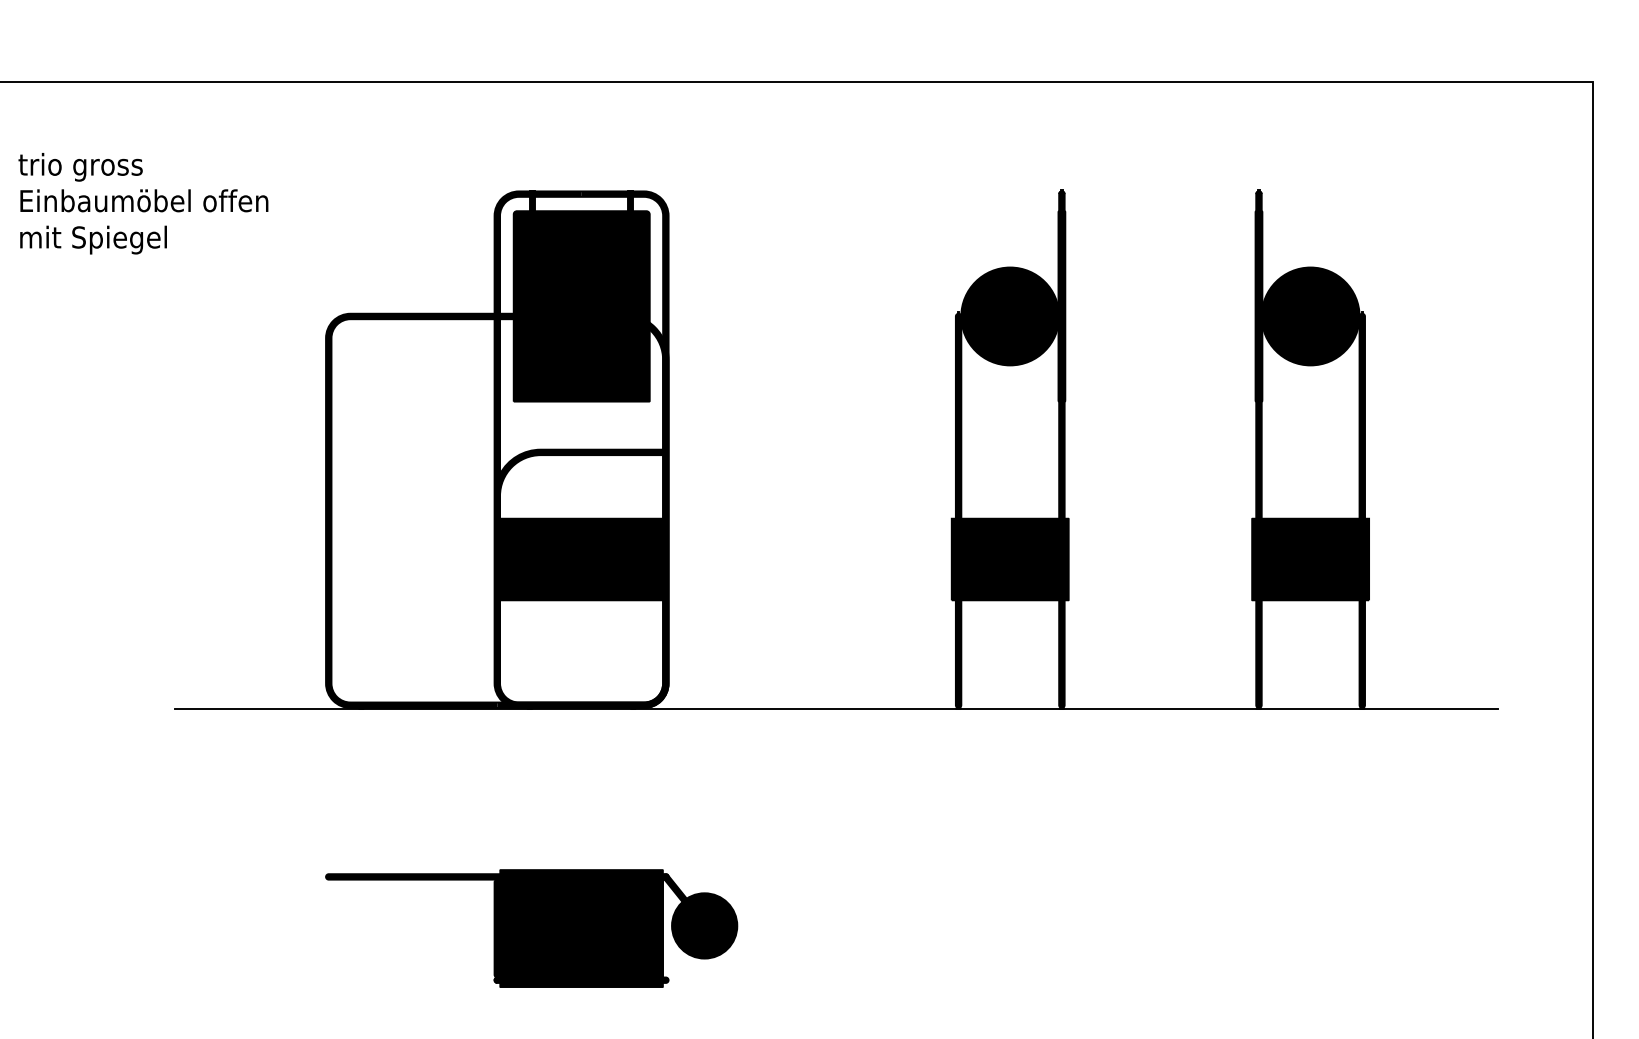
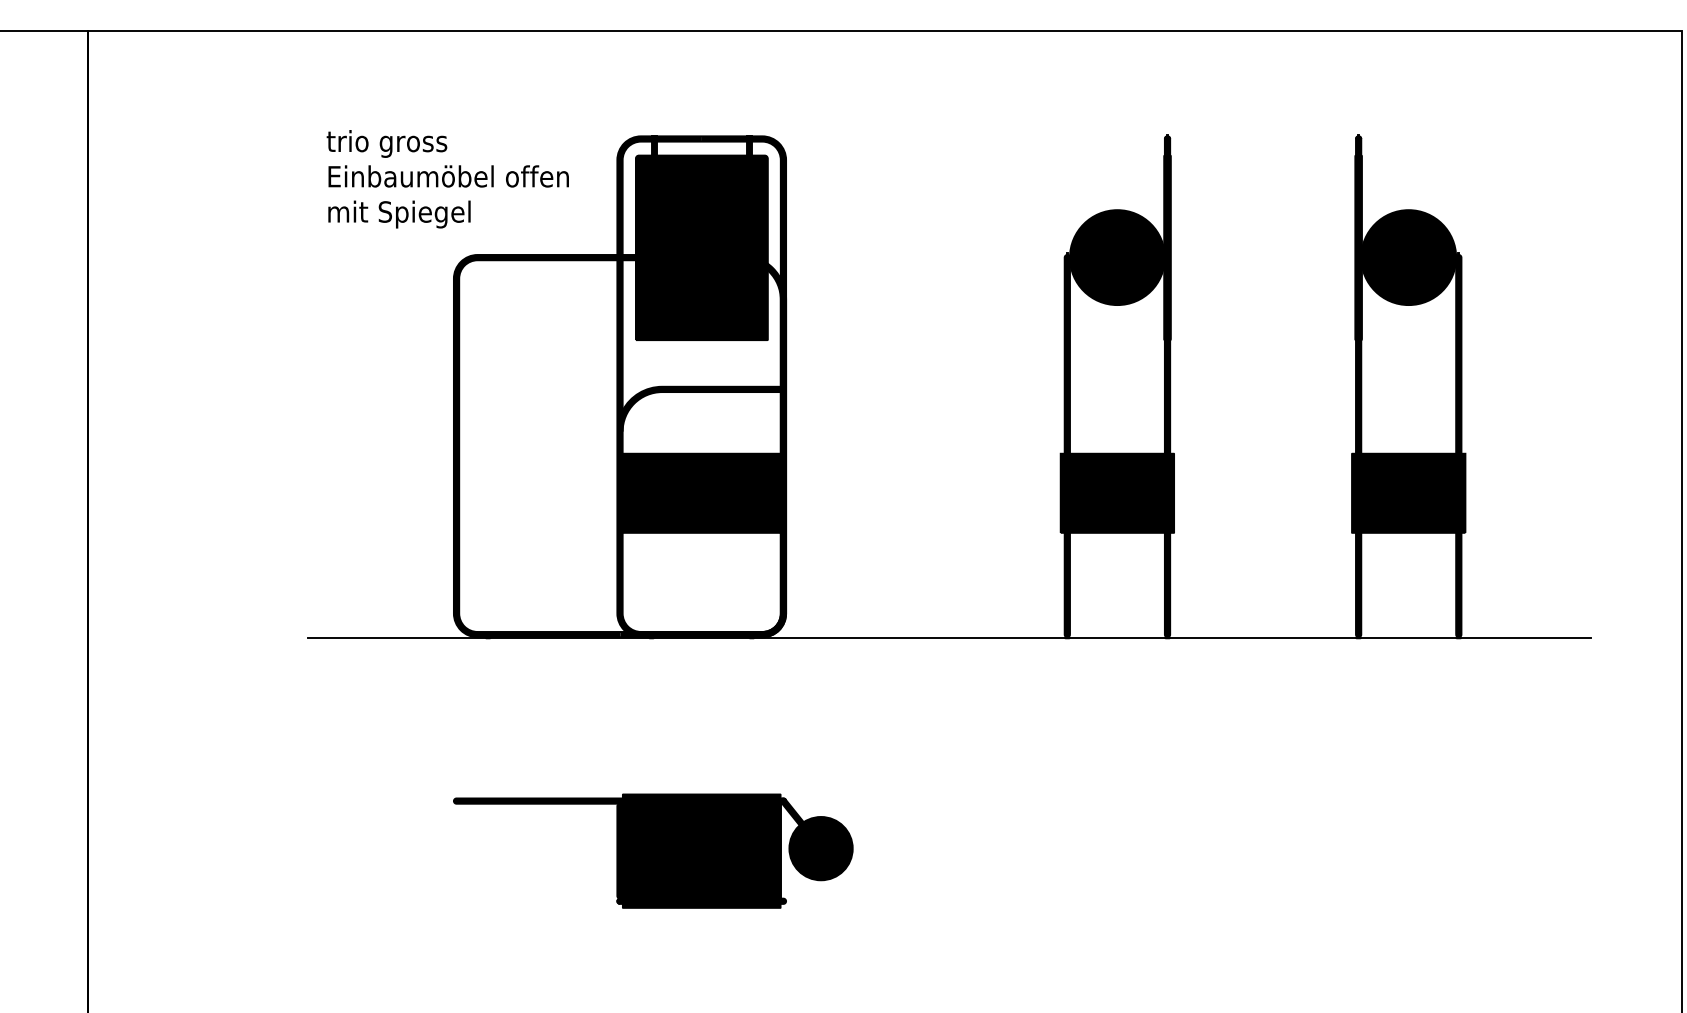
text: (143, 203) -> (447, 179), moved

